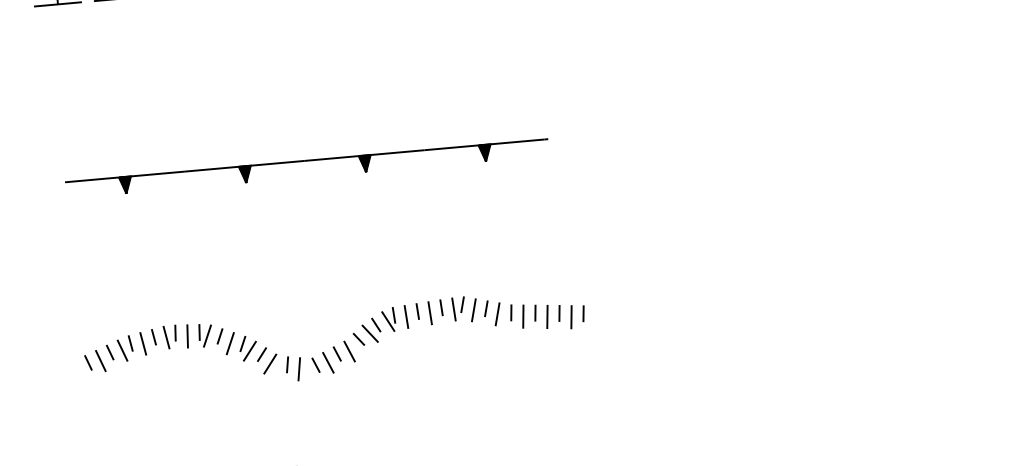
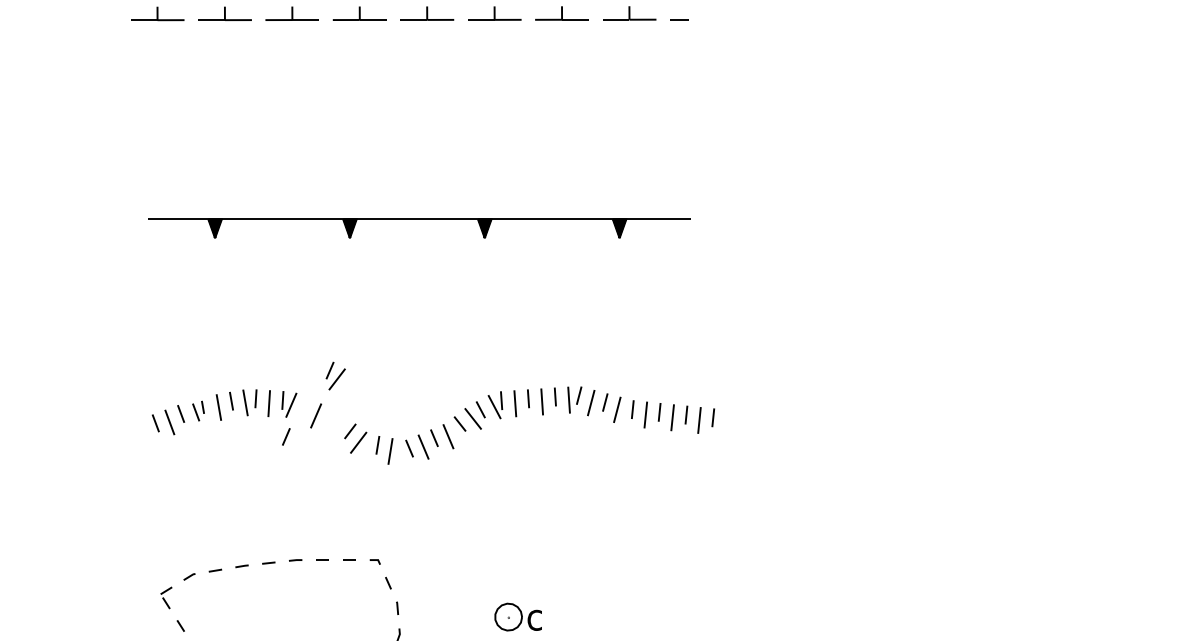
line: (220, 336) -> (286, 436), moved
part: (248, 347) -> (335, 375), moved
part: (125, 348) -> (198, 410), size x0.7

